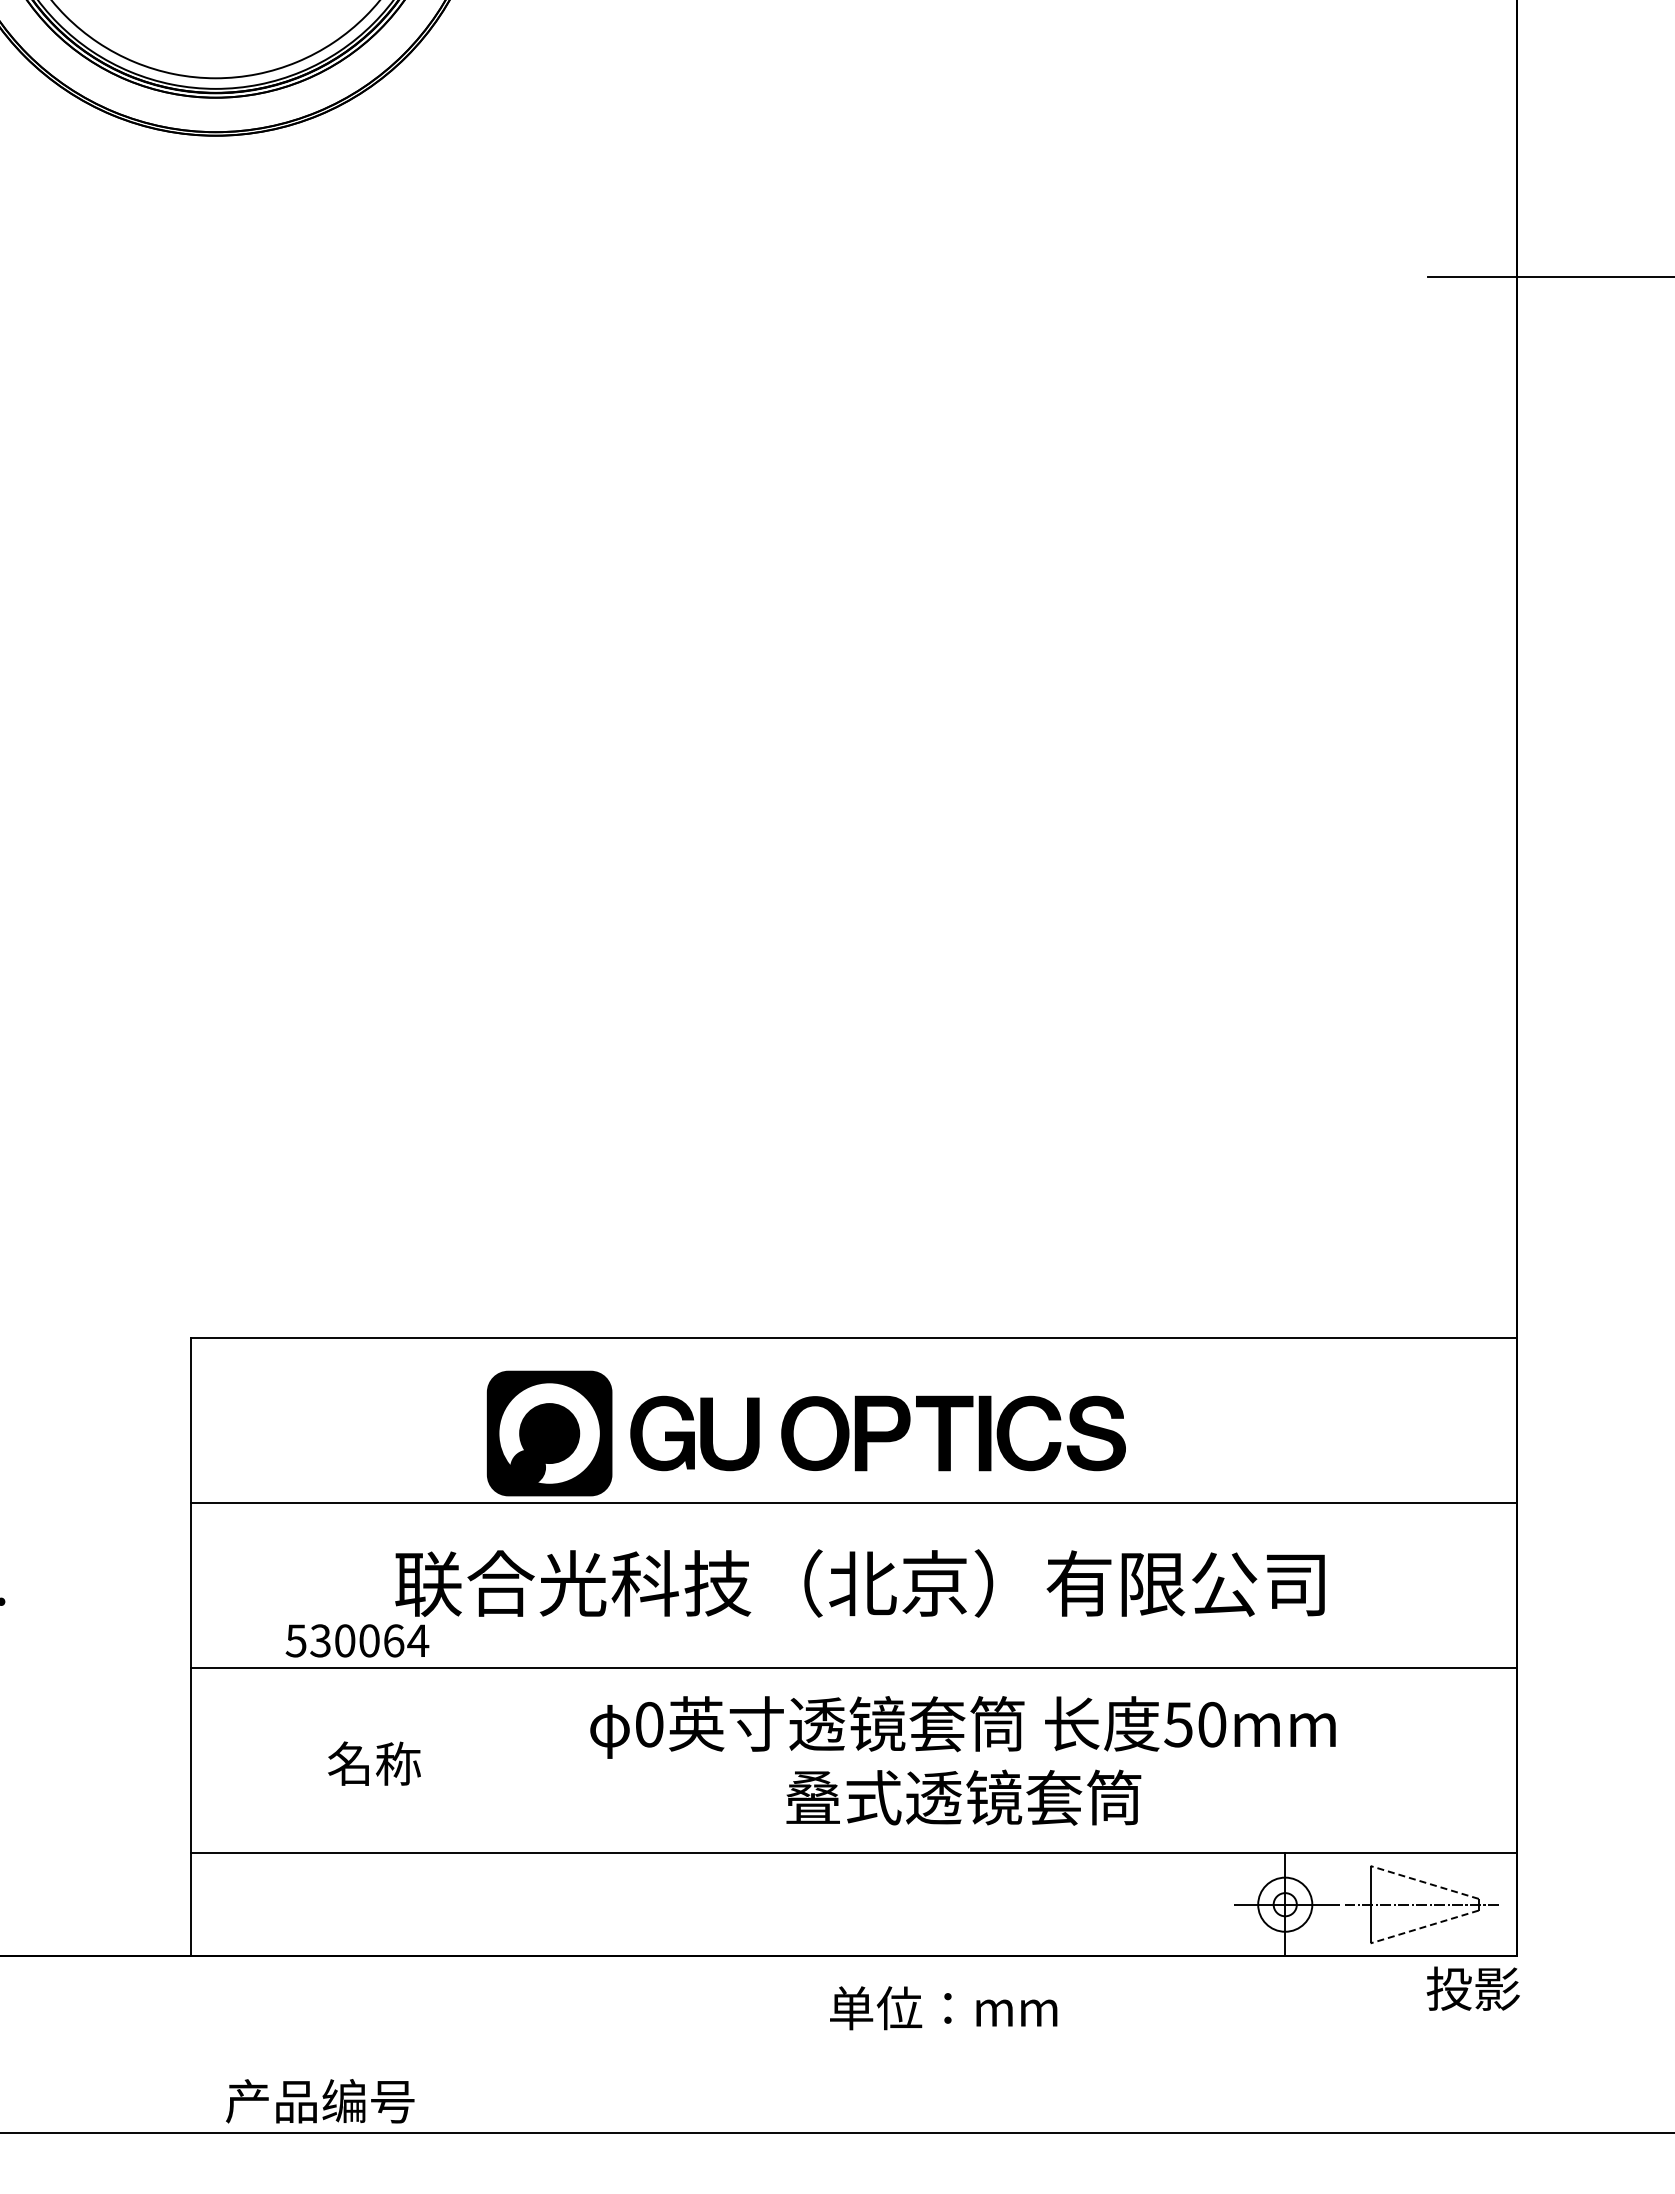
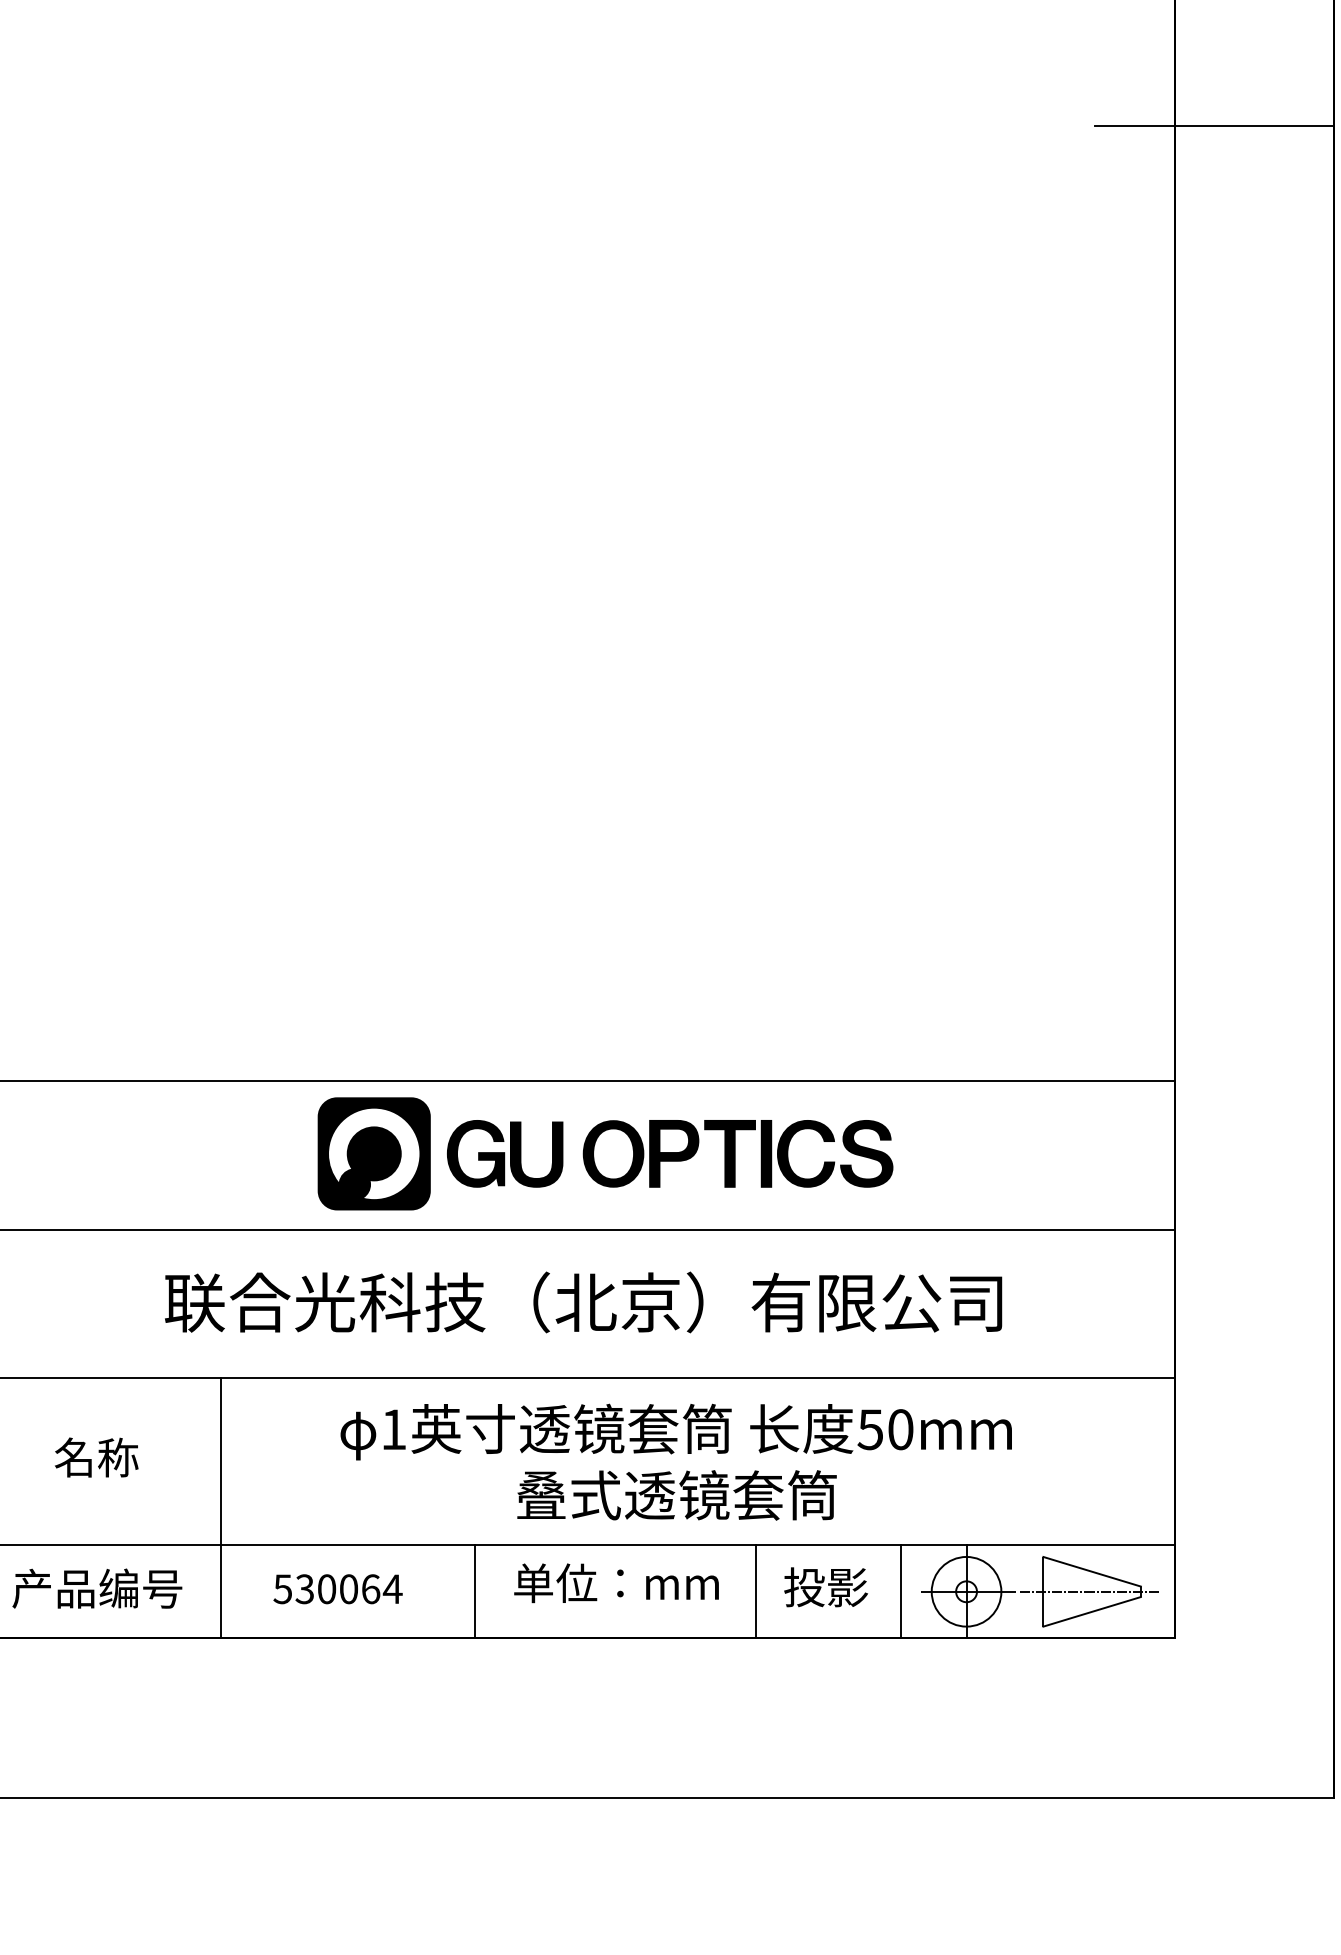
part: (805, 1433) -> (604, 1153), moved
text: (357, 1640) -> (338, 1588), moved
text: (649, 1724) -> (393, 1429), 0 -> 1
text: (374, 1763) -> (96, 1457), moved
line: (457, 1811) -> (221, 1507), added
line: (1424, 1882) -> (1091, 1571), dashed -> solid
line: (739, 1904) -> (475, 1591), added
line: (1051, 1904) -> (756, 1591), added
line: (1212, 1904) -> (901, 1591), added
circle: (1284, 1904) -> (965, 1591), size x1.43
line: (1424, 1926) -> (1091, 1611), dashed -> solid
text: (1472, 1988) -> (825, 1587), moved
text: (943, 2008) -> (616, 1583), moved
text: (320, 2101) -> (97, 1588), moved

